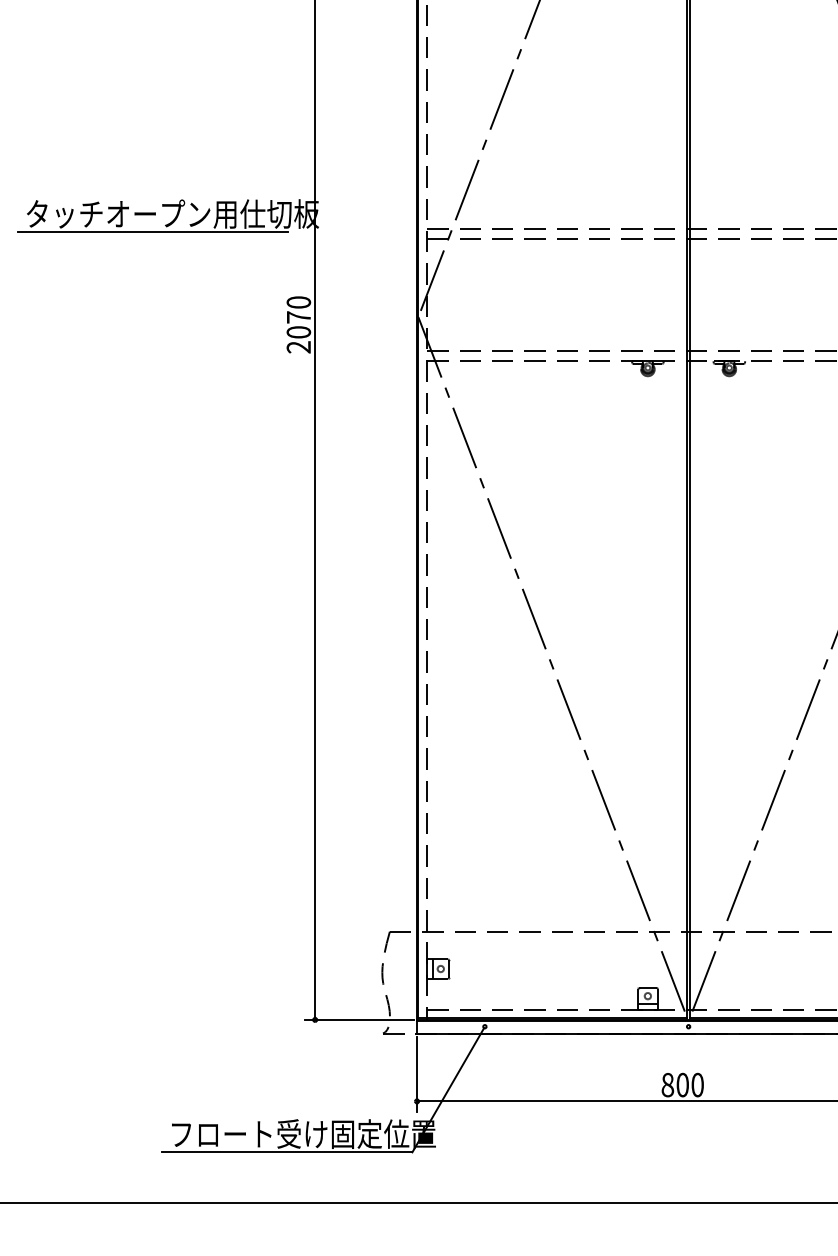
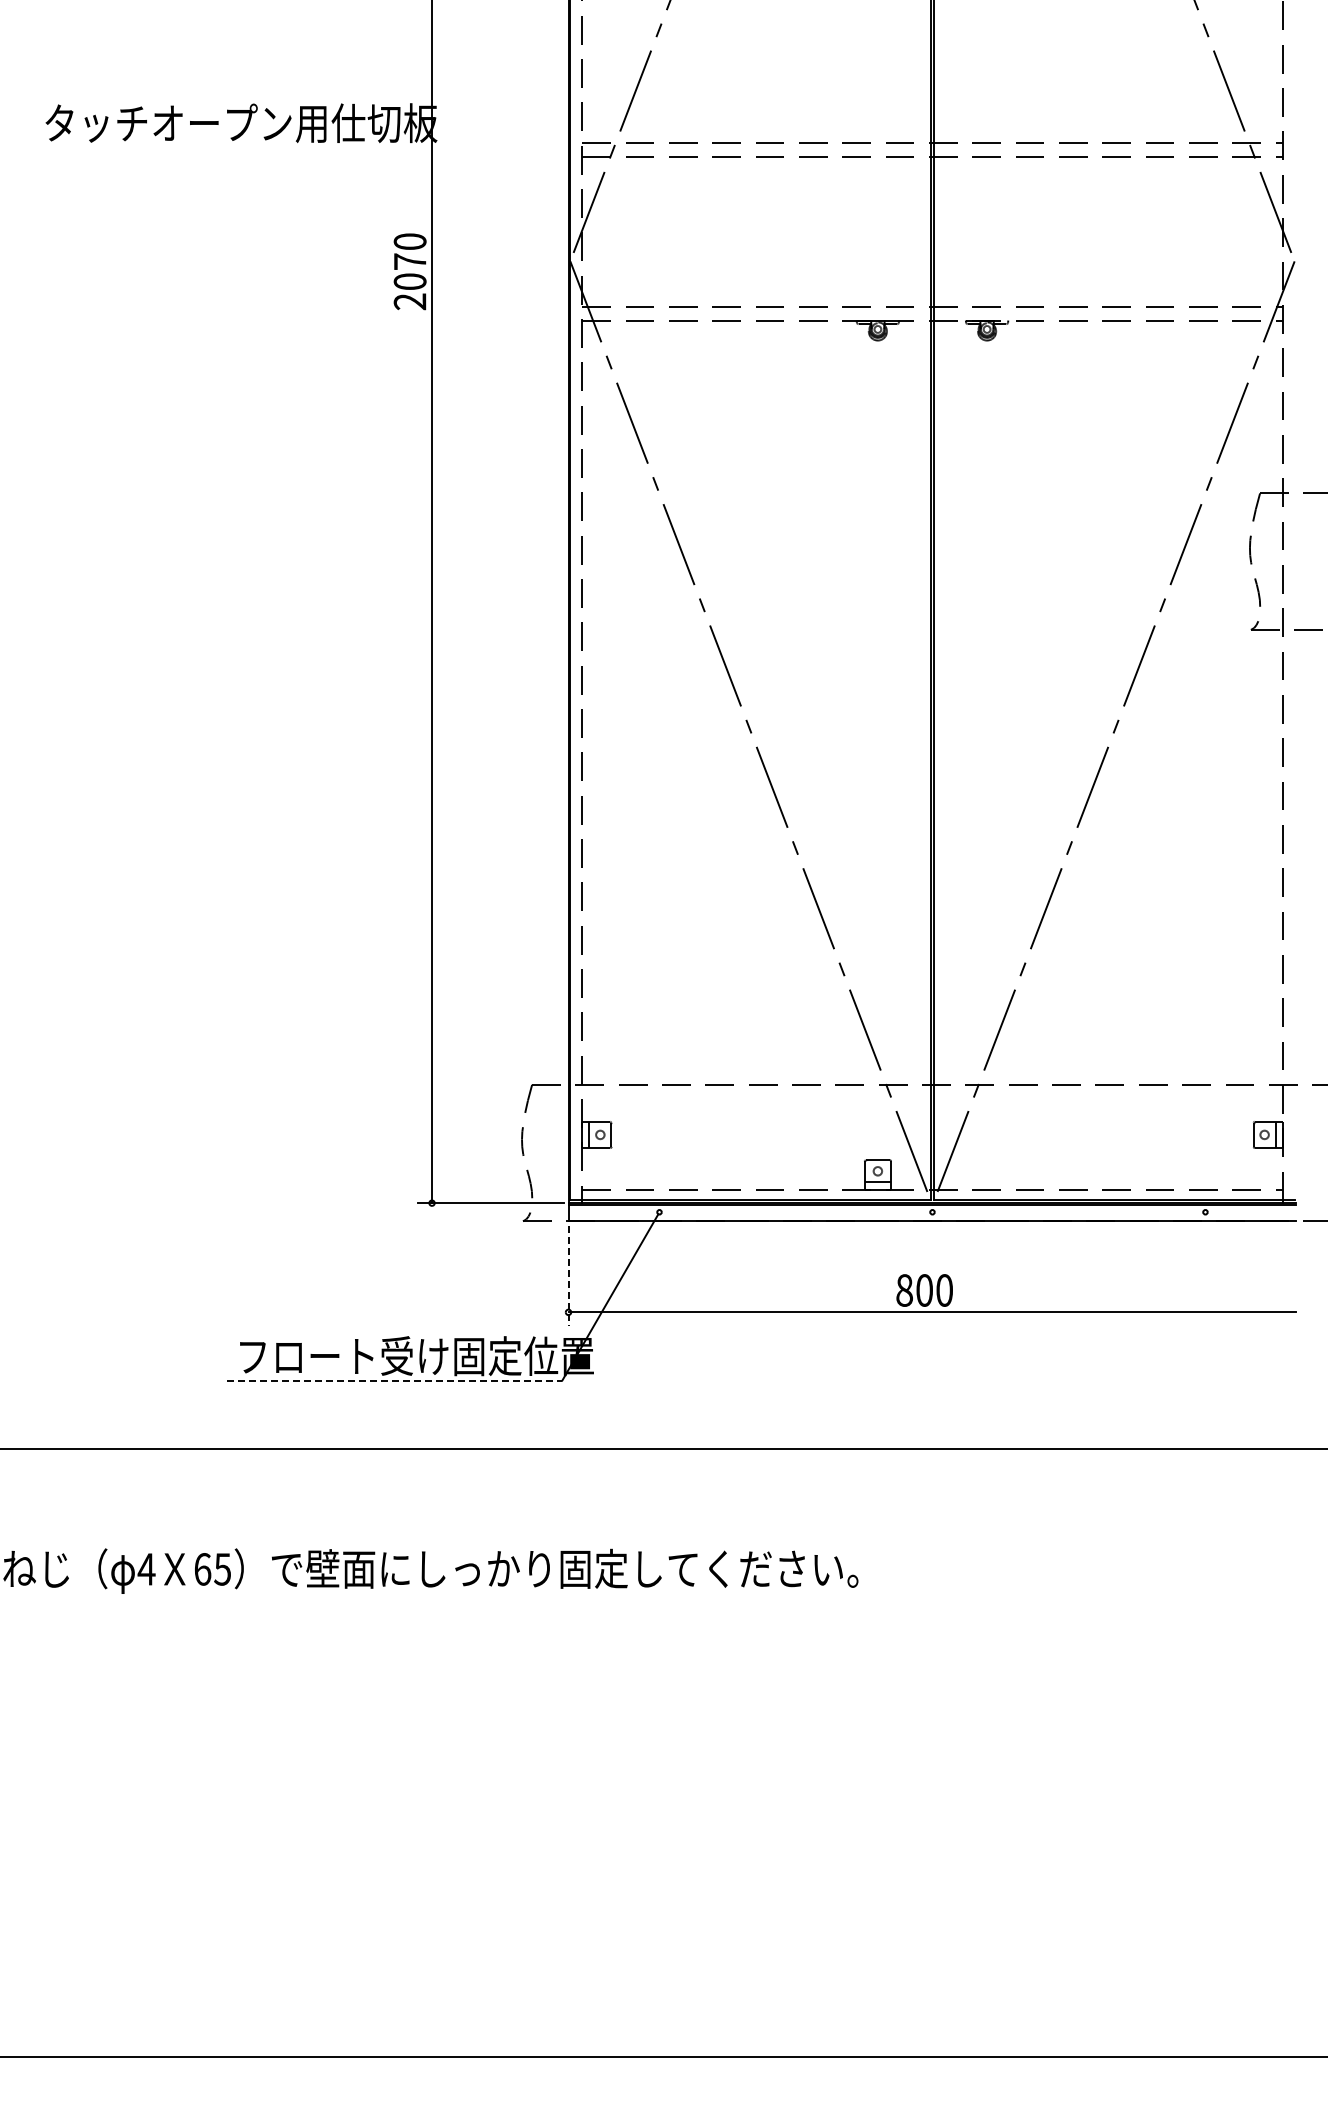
line: (152, 232) -> (214, 147), removed
line: (417, 1074) -> (568, 1276), solid -> dashed
line: (287, 1152) -> (394, 1380), solid -> dashed

